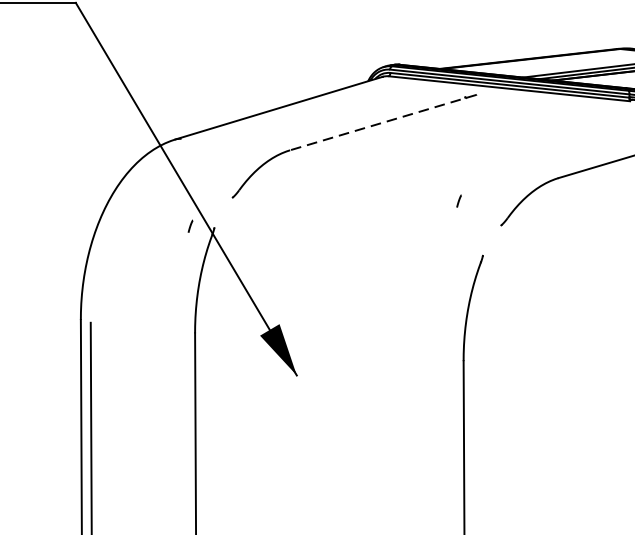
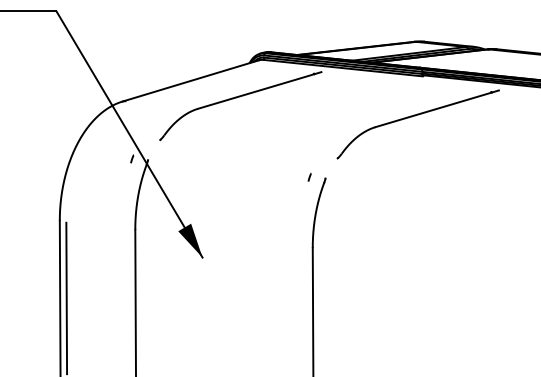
line: (383, 122) -> (259, 90), dashed -> solid
curve: (458, 199) -> (309, 176), moved

